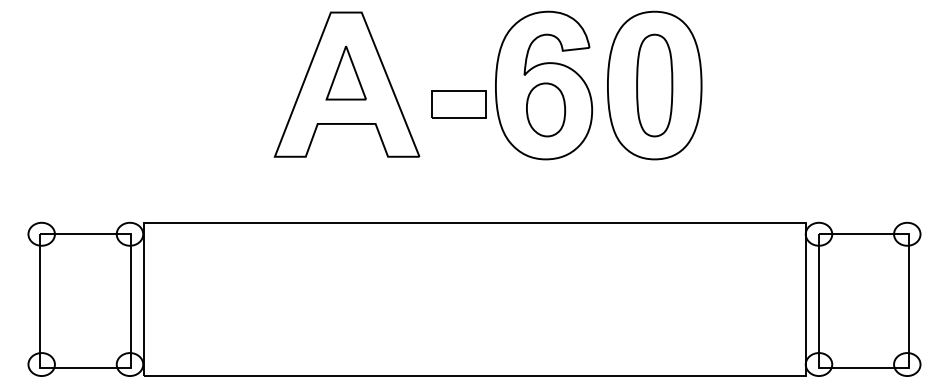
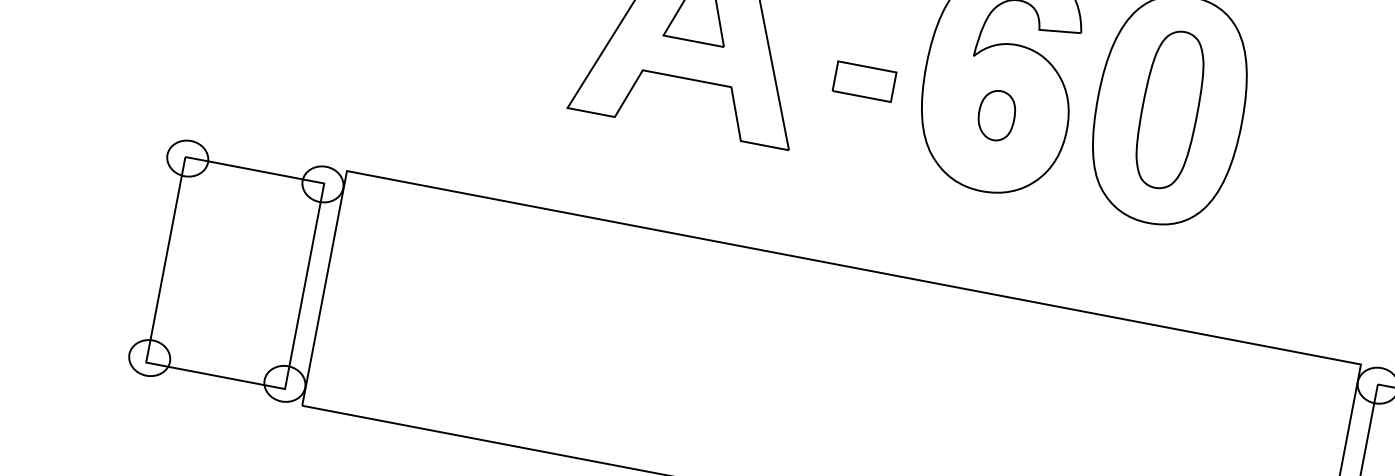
part: (458, 104) -> (864, 81), size x0.7
part: (546, 109) -> (997, 114), size x0.6

